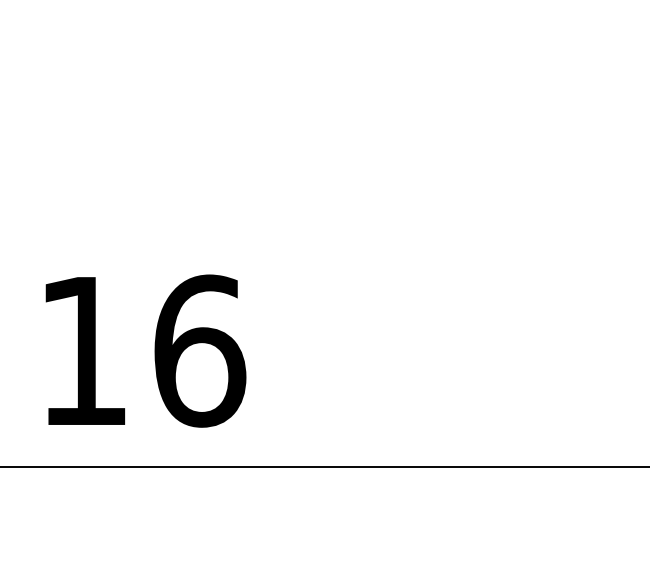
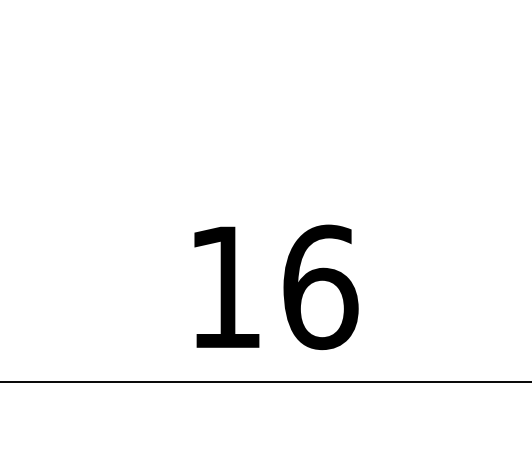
text: (146, 351) -> (276, 287), moved

